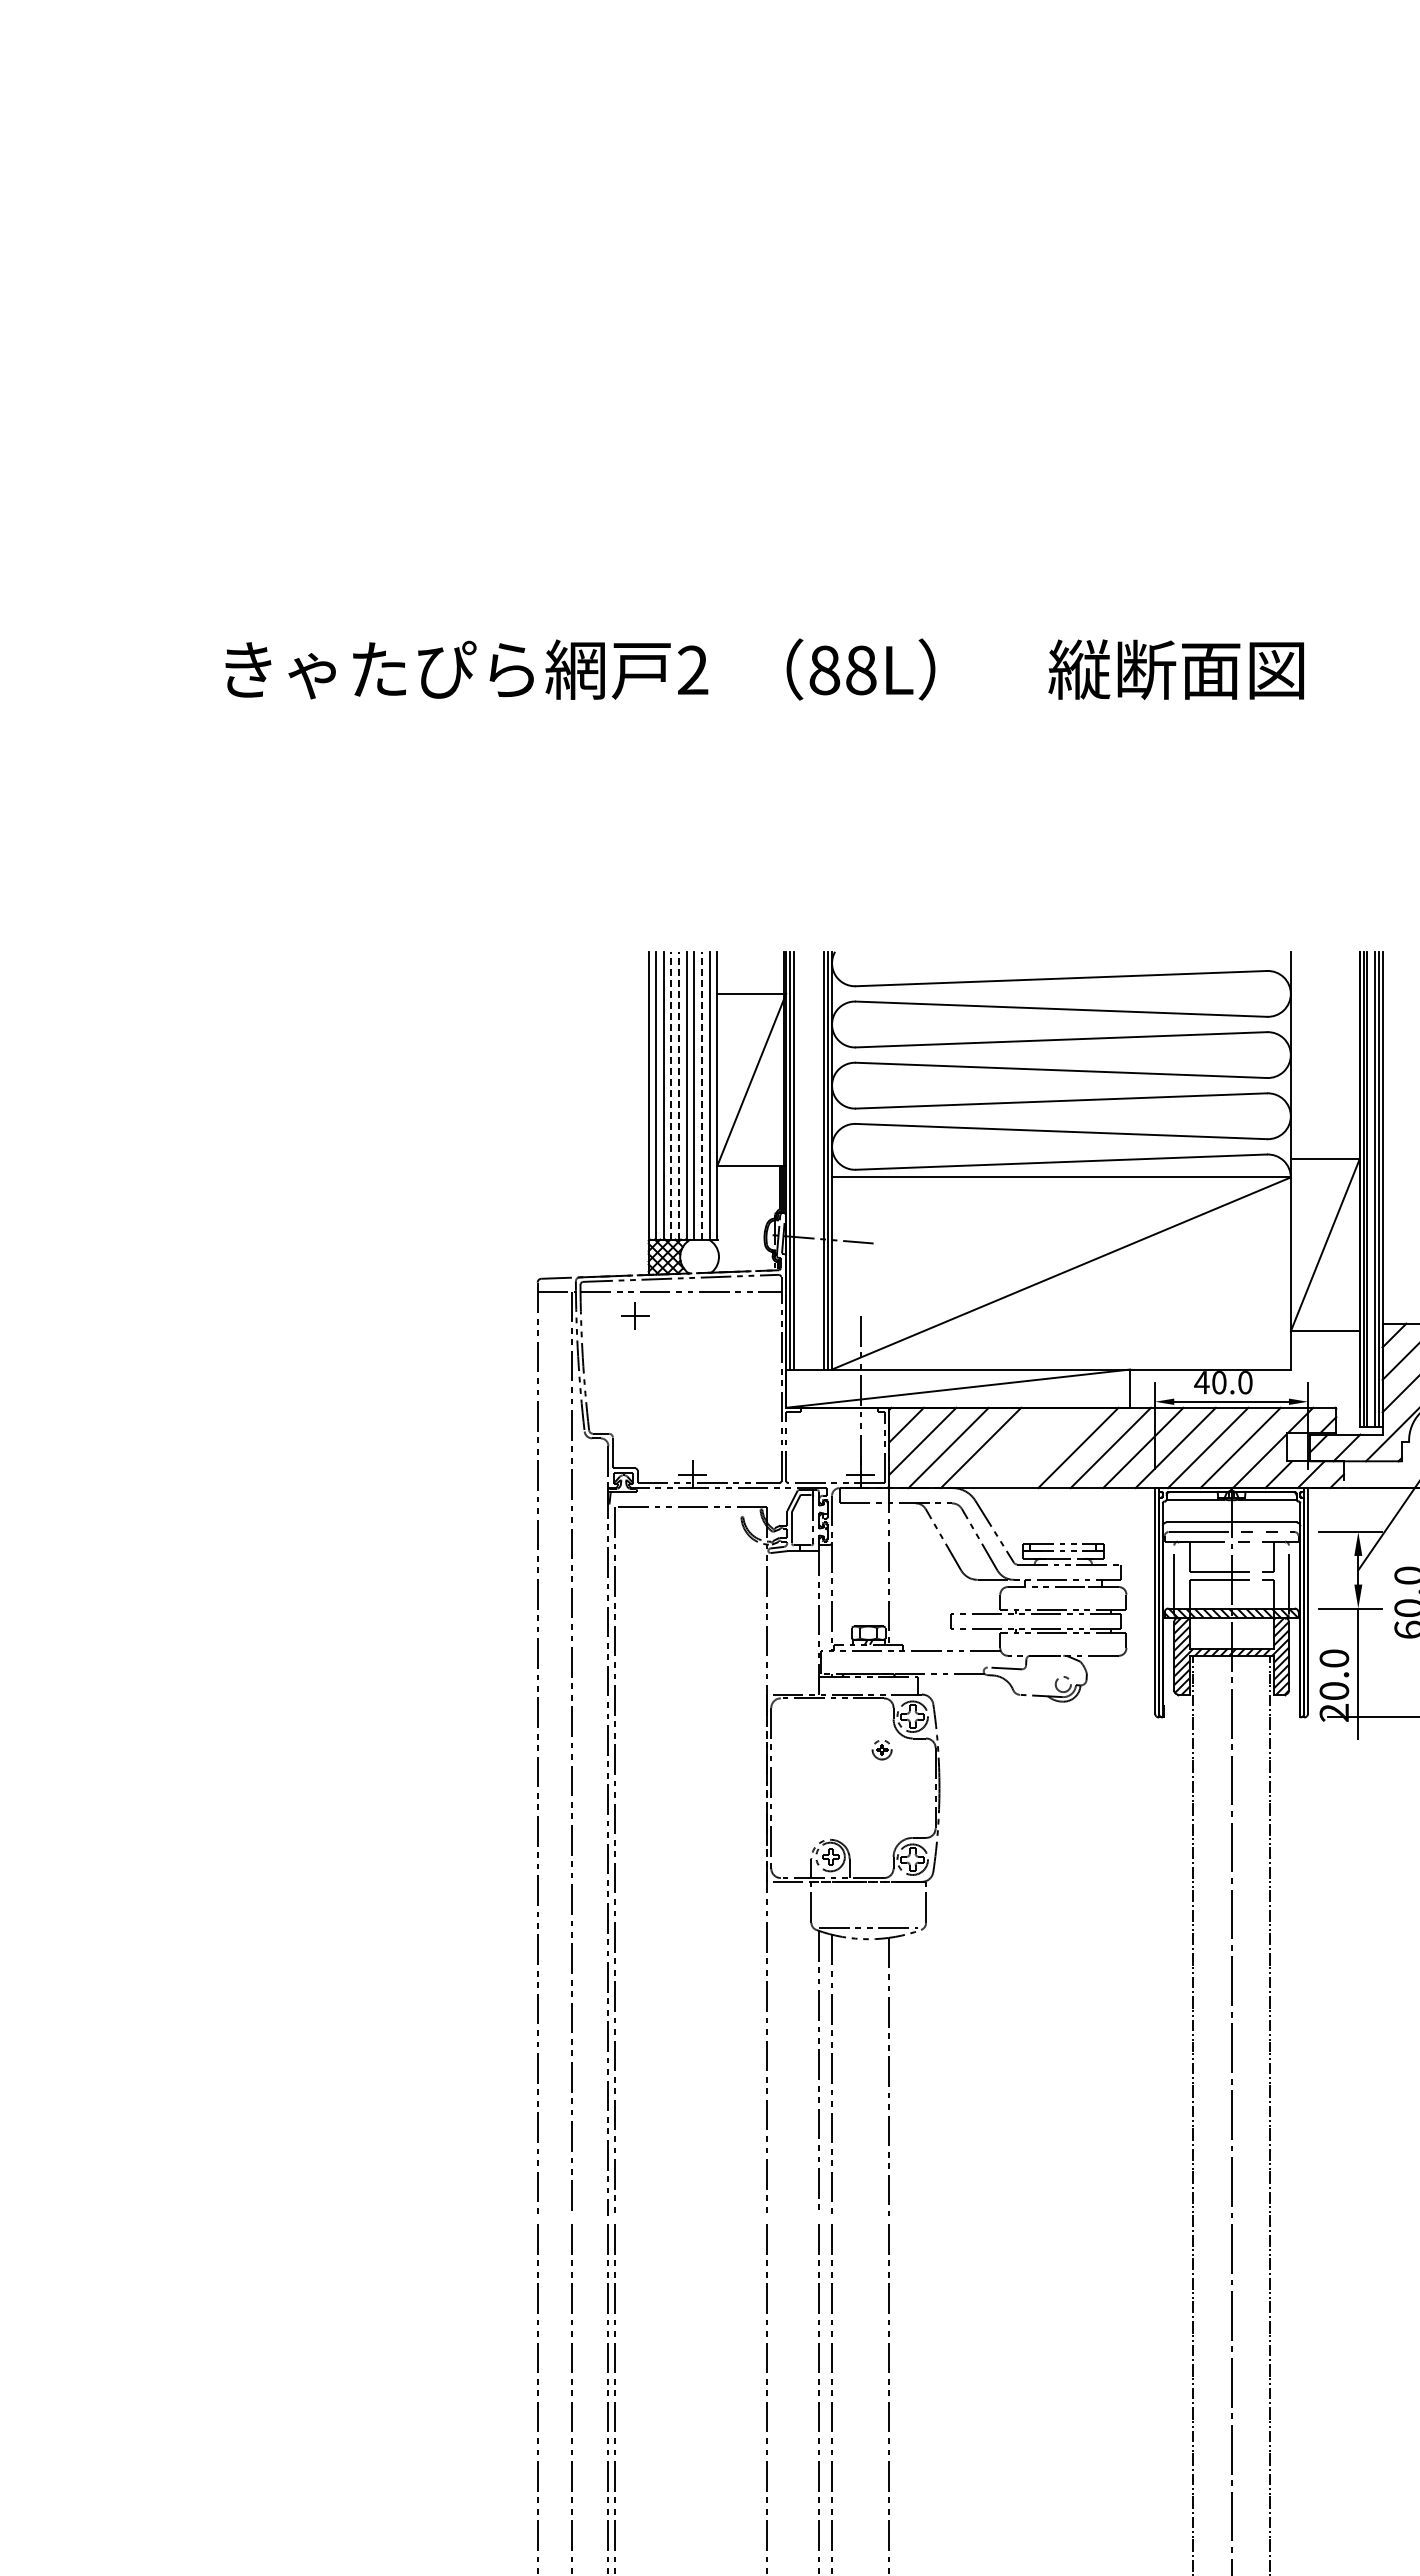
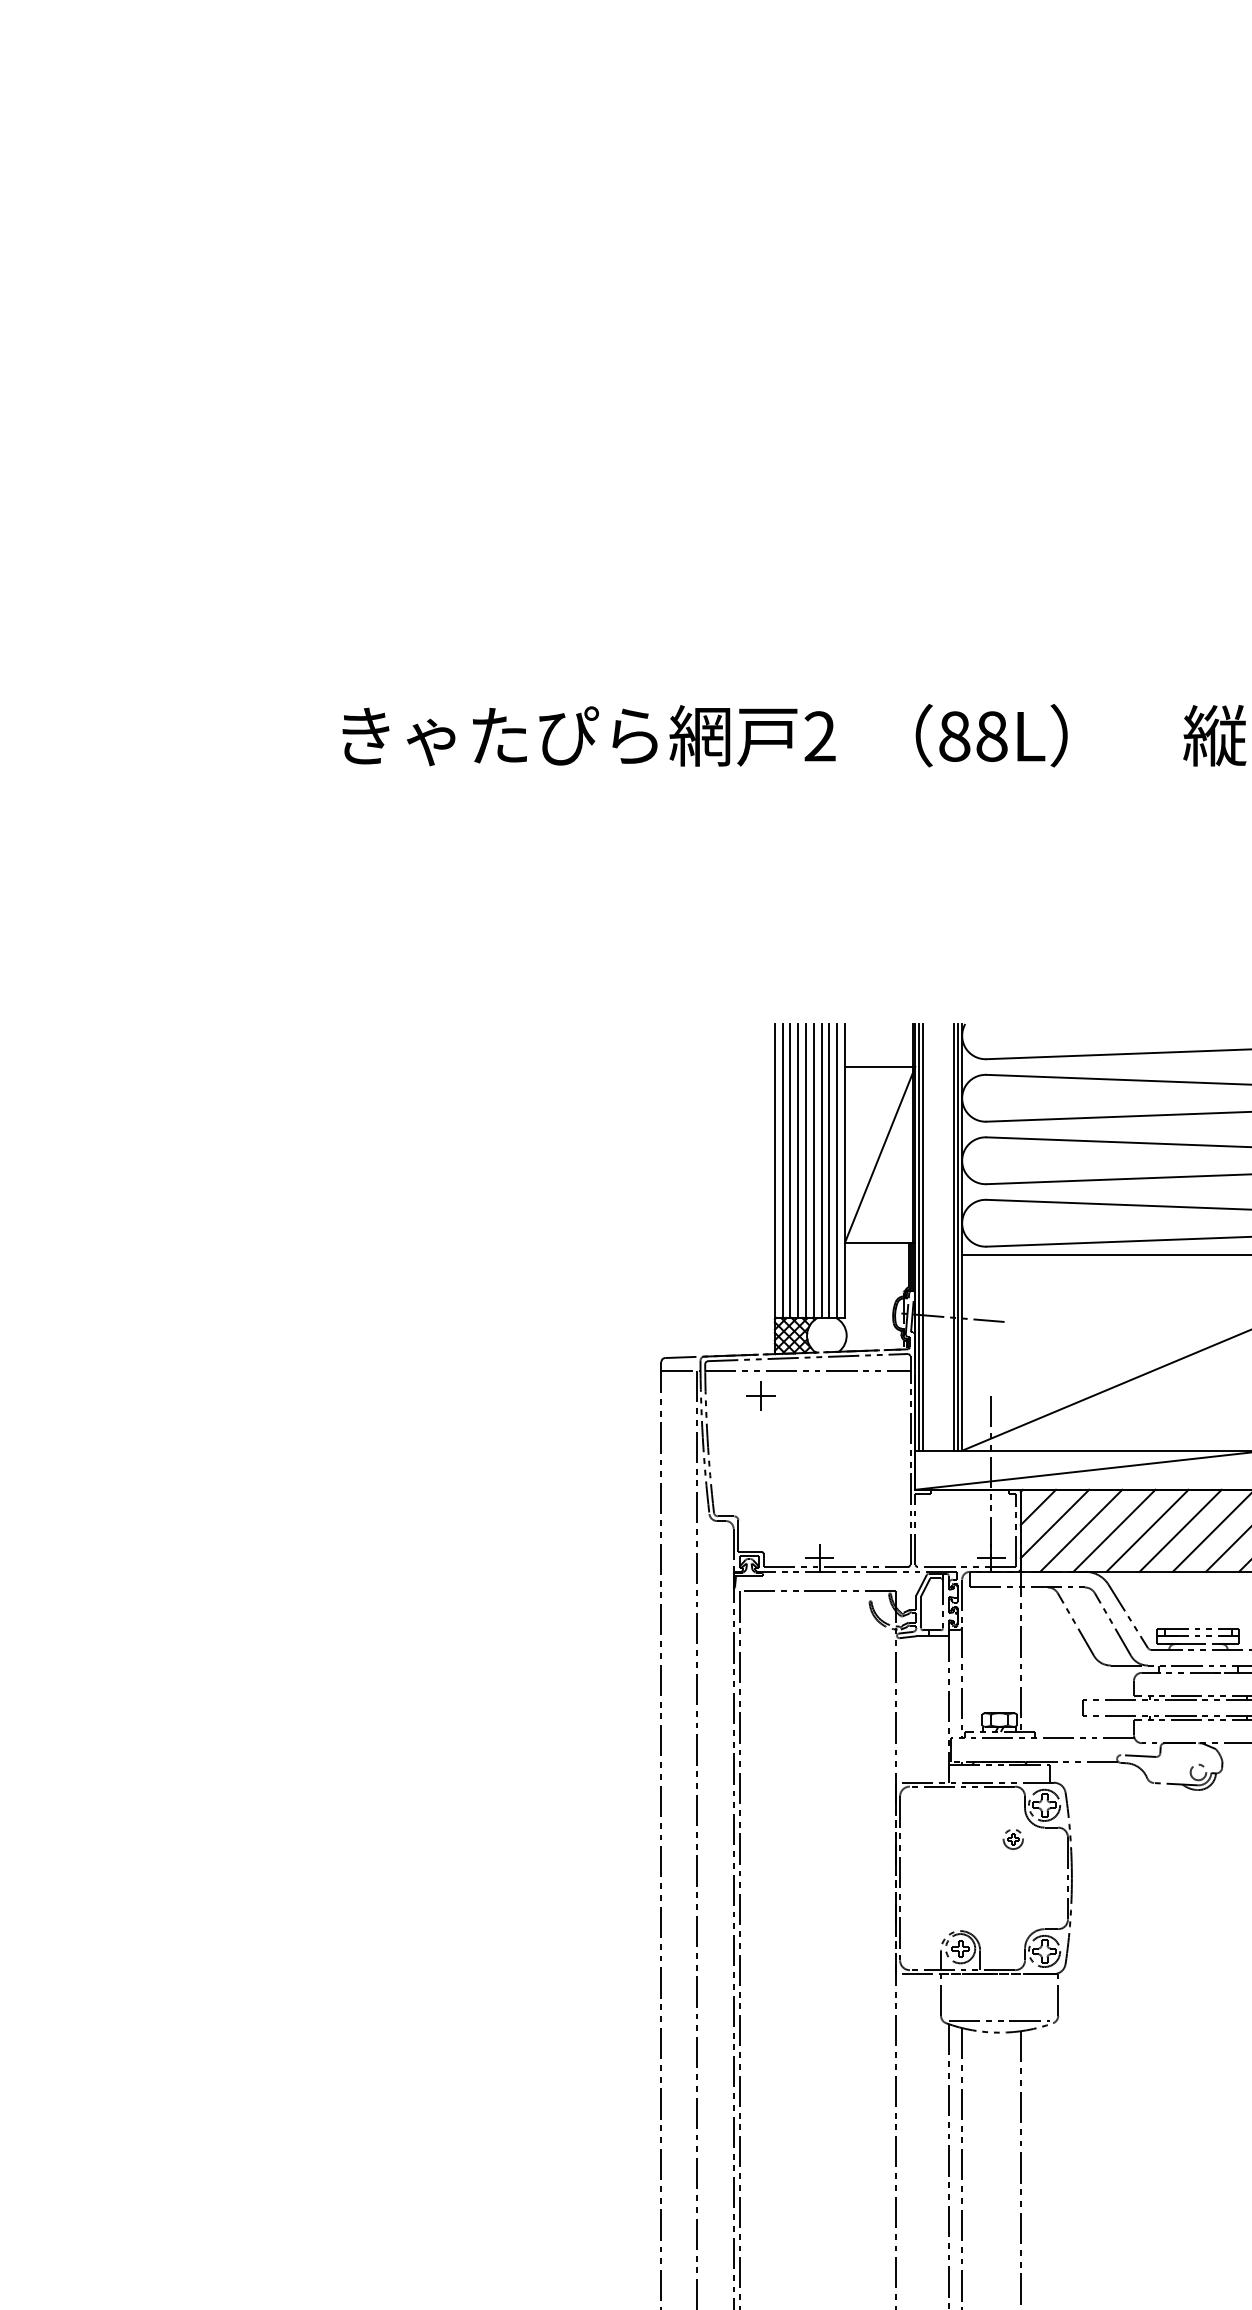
line: (671, 1095) -> (798, 1170), dashed -> solid
line: (679, 1095) -> (806, 1170), dashed -> solid
line: (702, 1095) -> (829, 1170), dashed -> solid
line: (1013, 1447) -> (1147, 1530), added
line: (1045, 1447) -> (1180, 1530), added

